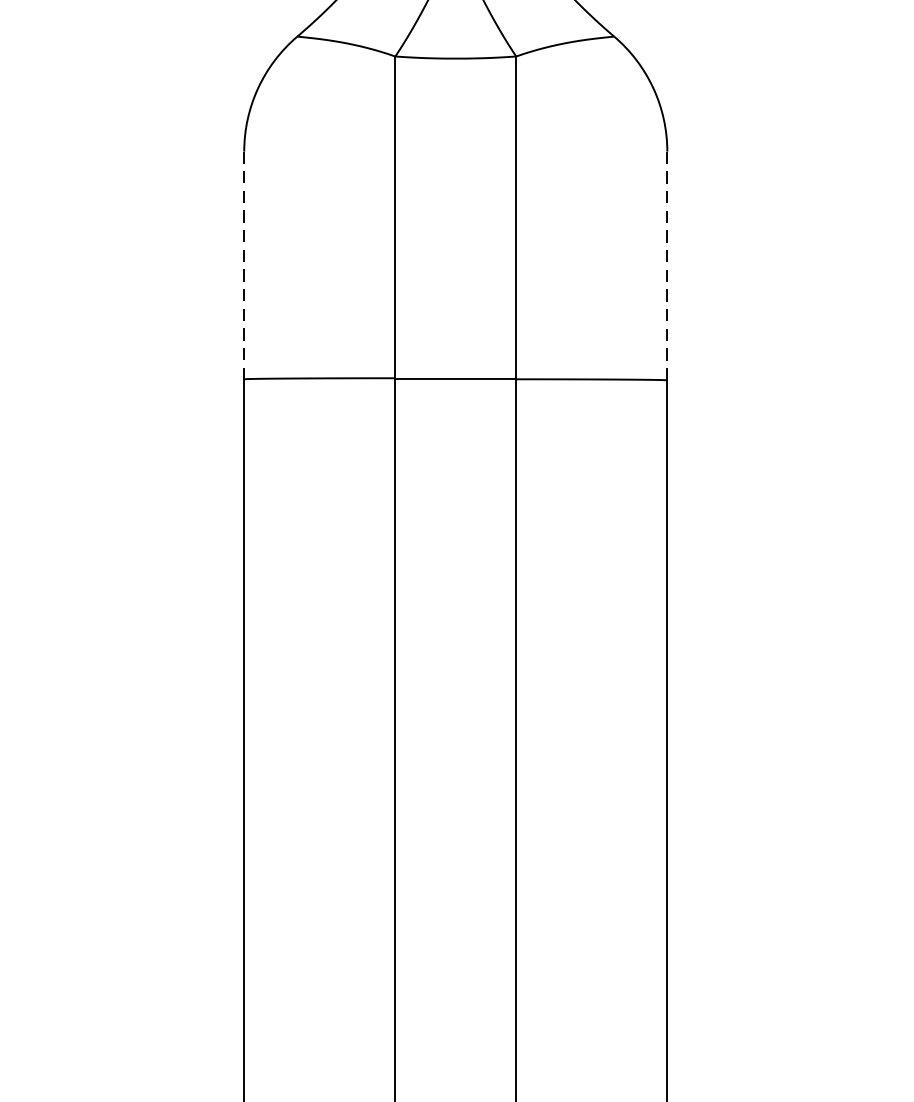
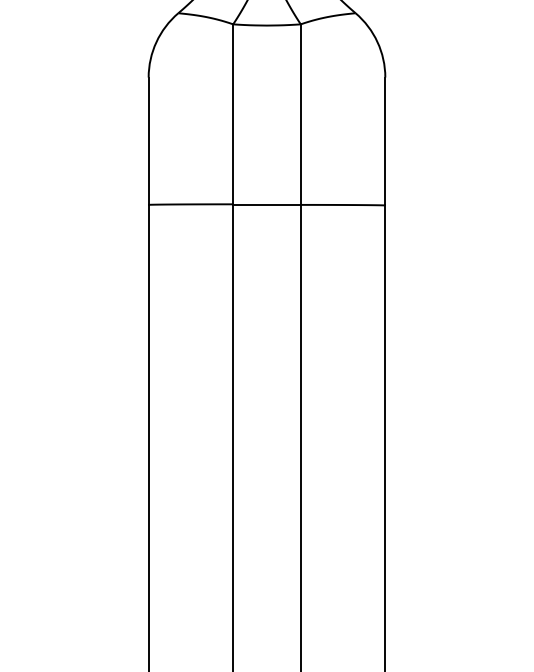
line: (243, 265) -> (148, 141), dashed -> solid
line: (667, 265) -> (385, 141), dashed -> solid

